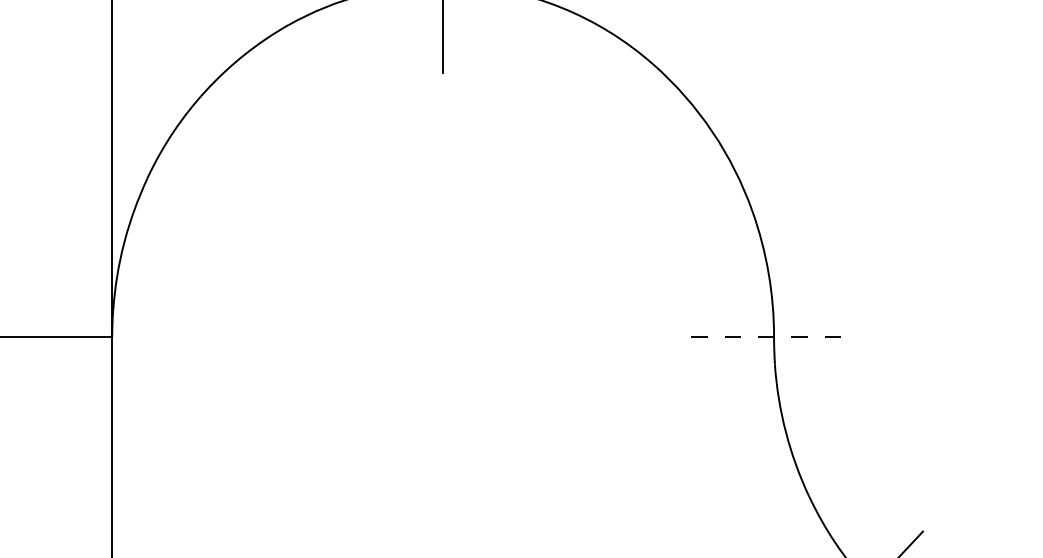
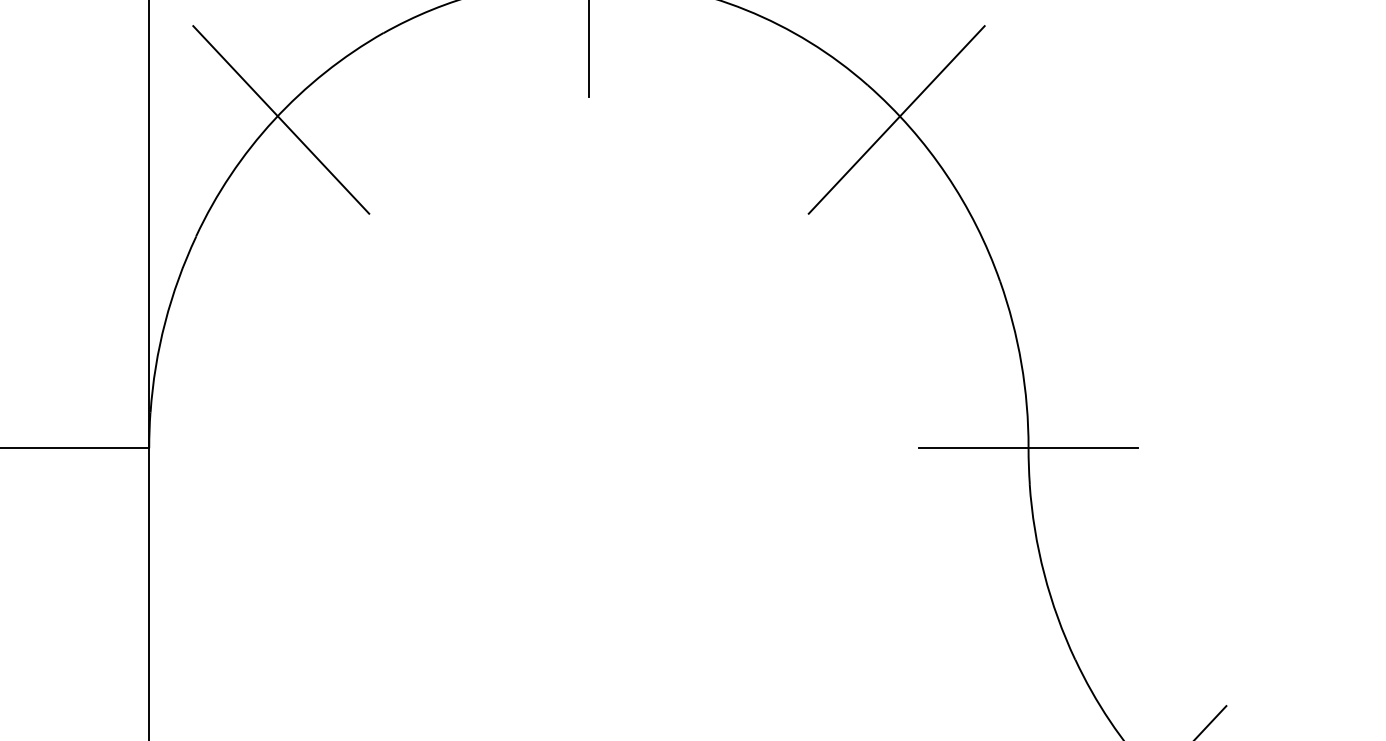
line: (211, 90) -> (281, 120), added
line: (674, 90) -> (896, 120), added
line: (774, 337) -> (1029, 448), dashed -> solid

